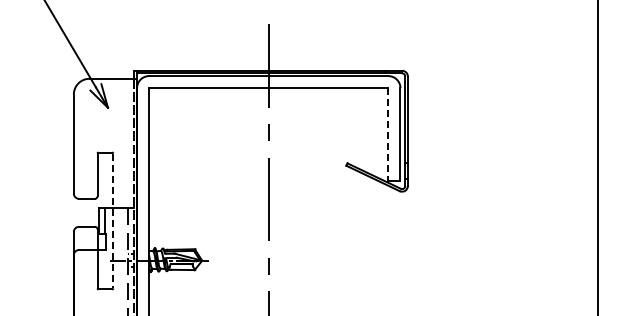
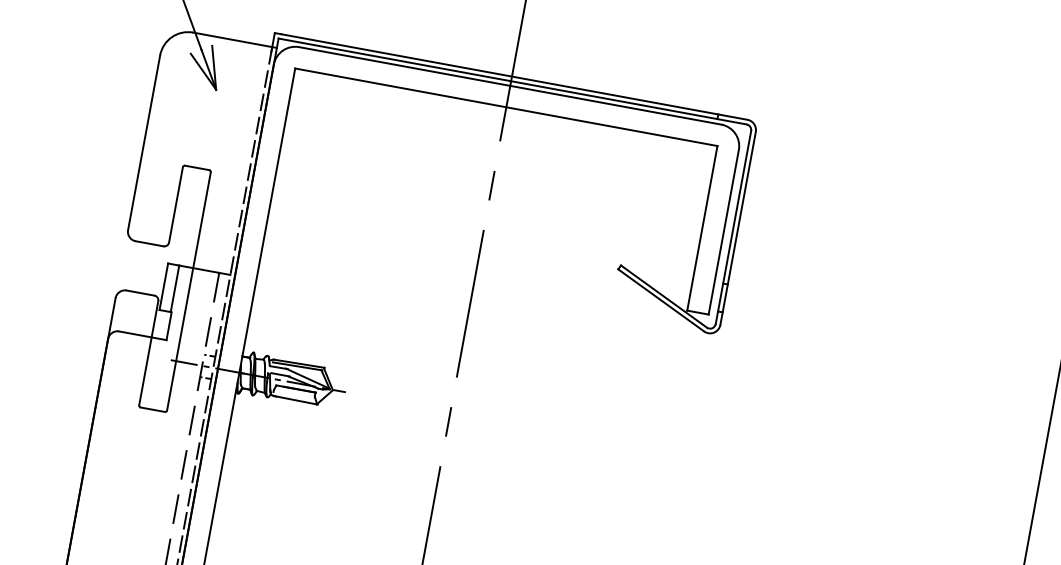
line: (388, 134) -> (702, 227), dashed -> solid
line: (113, 221) -> (189, 292), dashed -> solid

